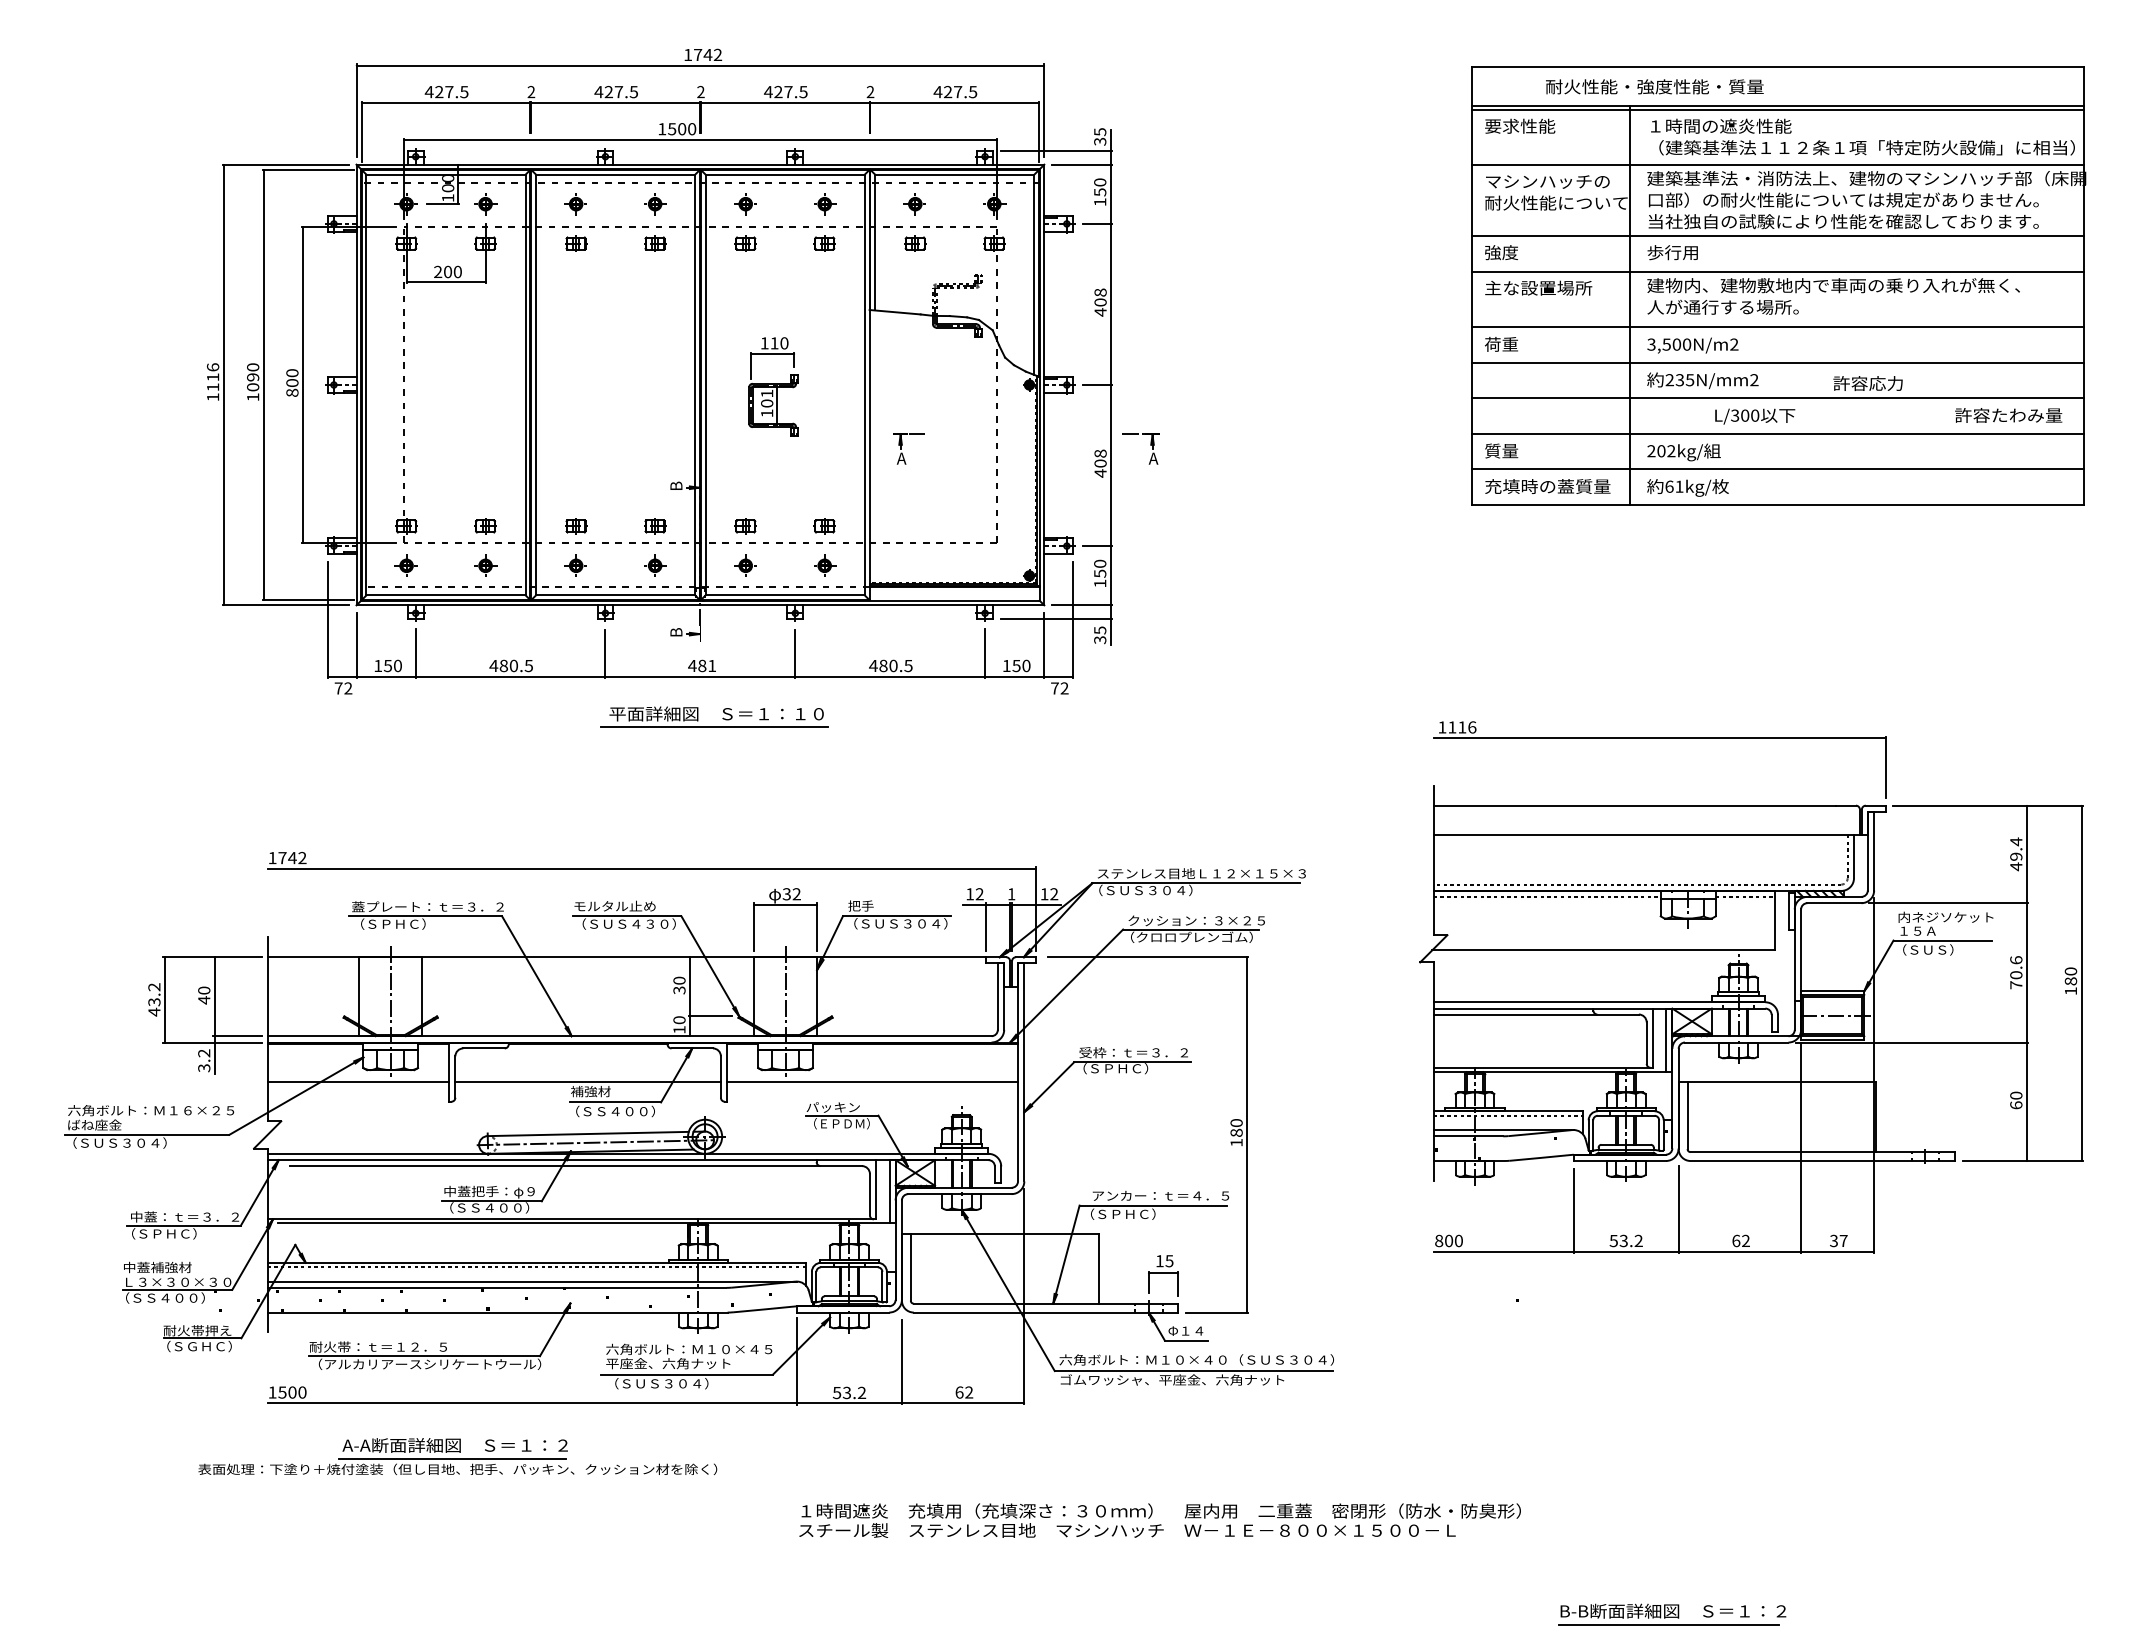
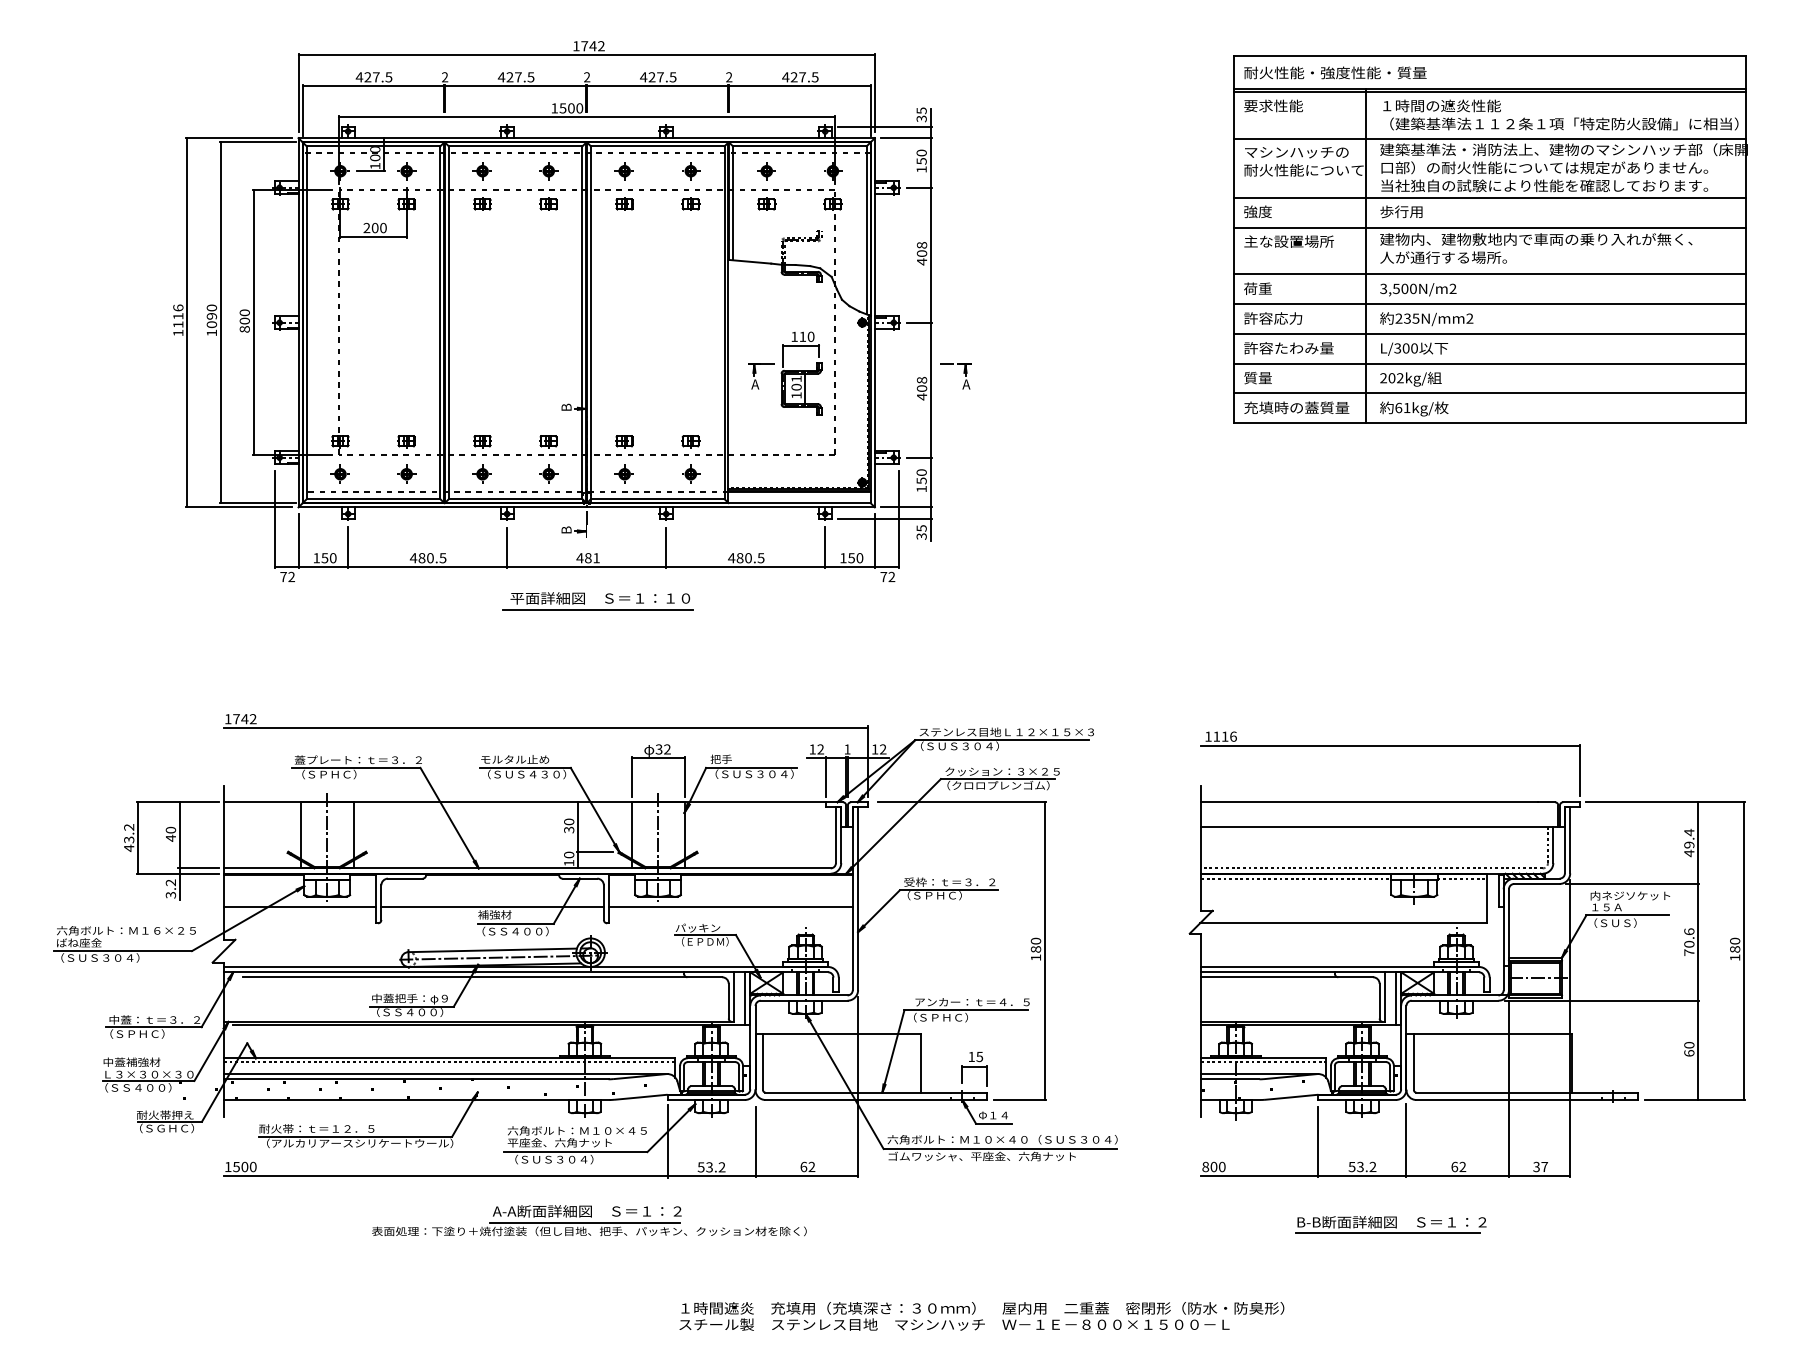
text: (1654, 86) -> (1335, 72), moved
text: (1868, 383) -> (1273, 318), moved
part: (772, 387) -> (801, 373), moved
text: (1755, 415) -> (1414, 348), moved
text: (2008, 415) -> (1288, 348), moved
part: (1750, 987) -> (1466, 954), moved
part: (457, 1456) -> (589, 1220), moved
text: (1159, 1520) -> (981, 1316), moved
part: (1671, 1613) -> (1390, 1224), moved

